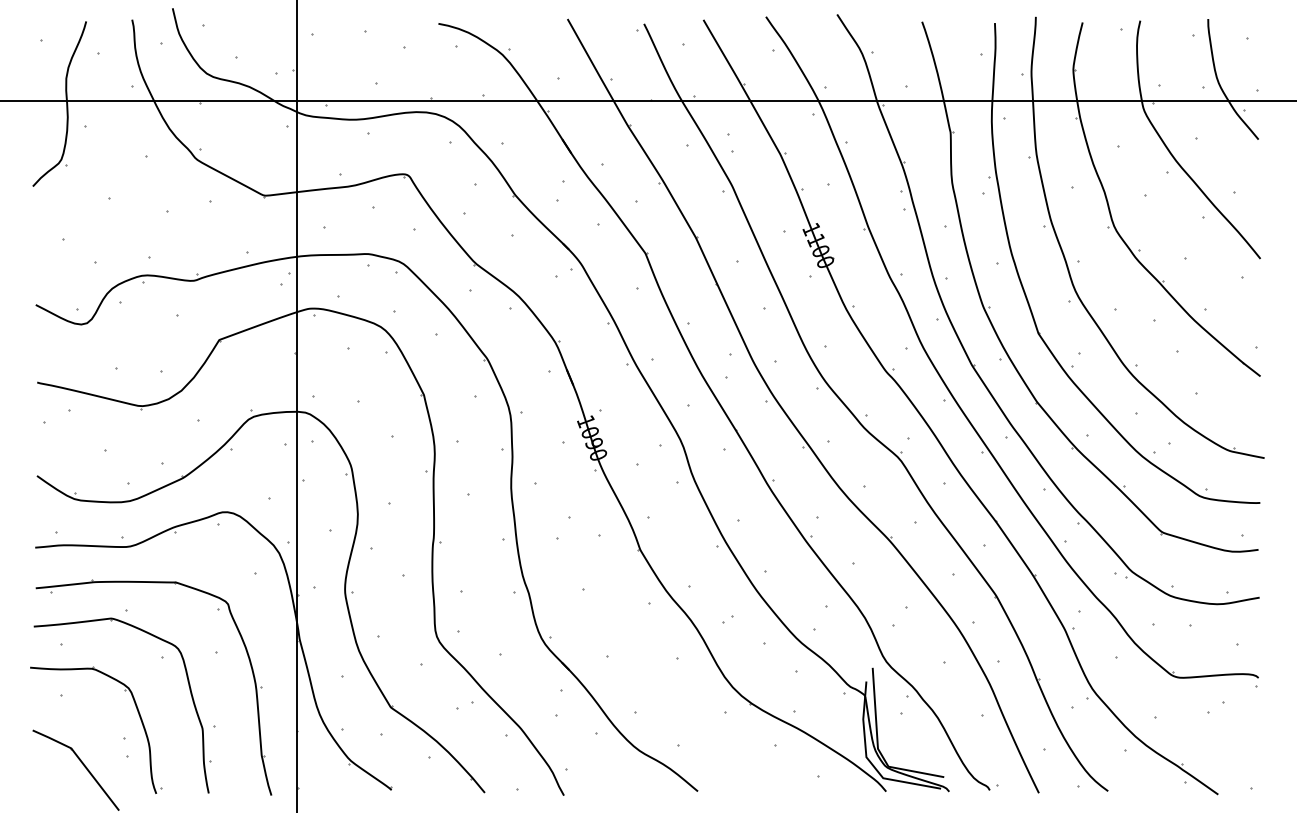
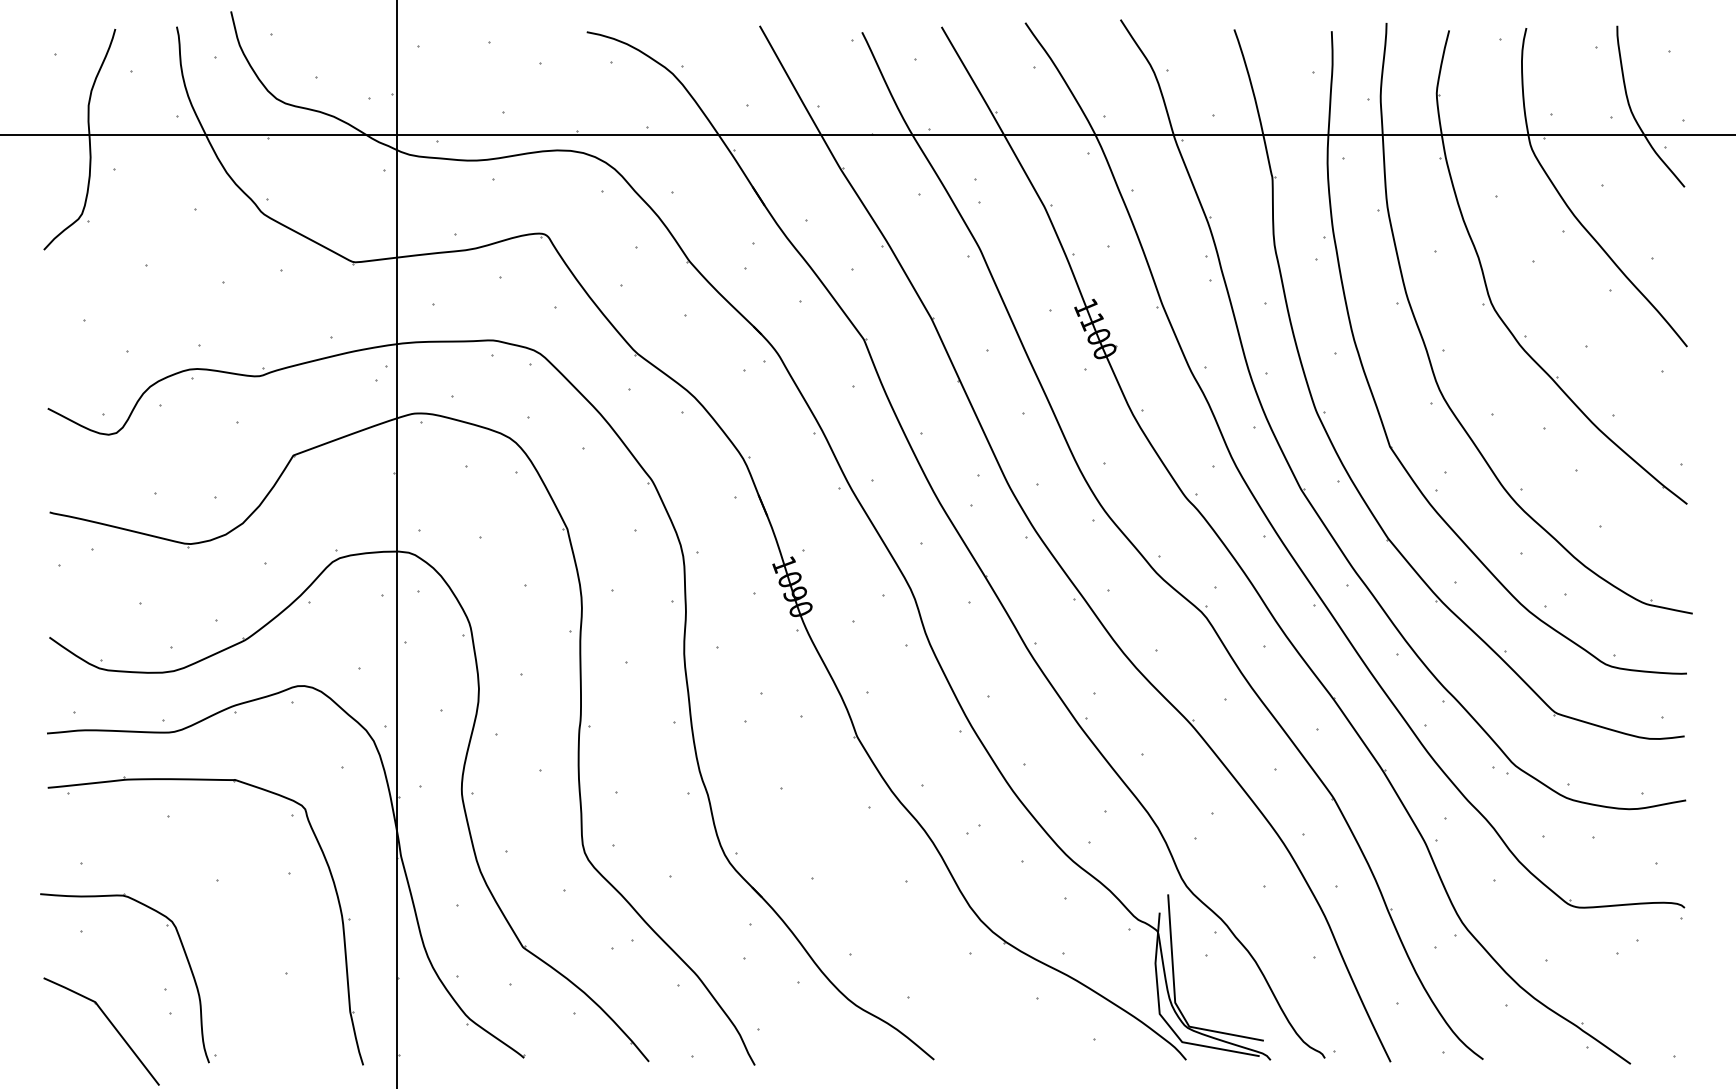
part: (190, 692) -> (254, 927), removed

